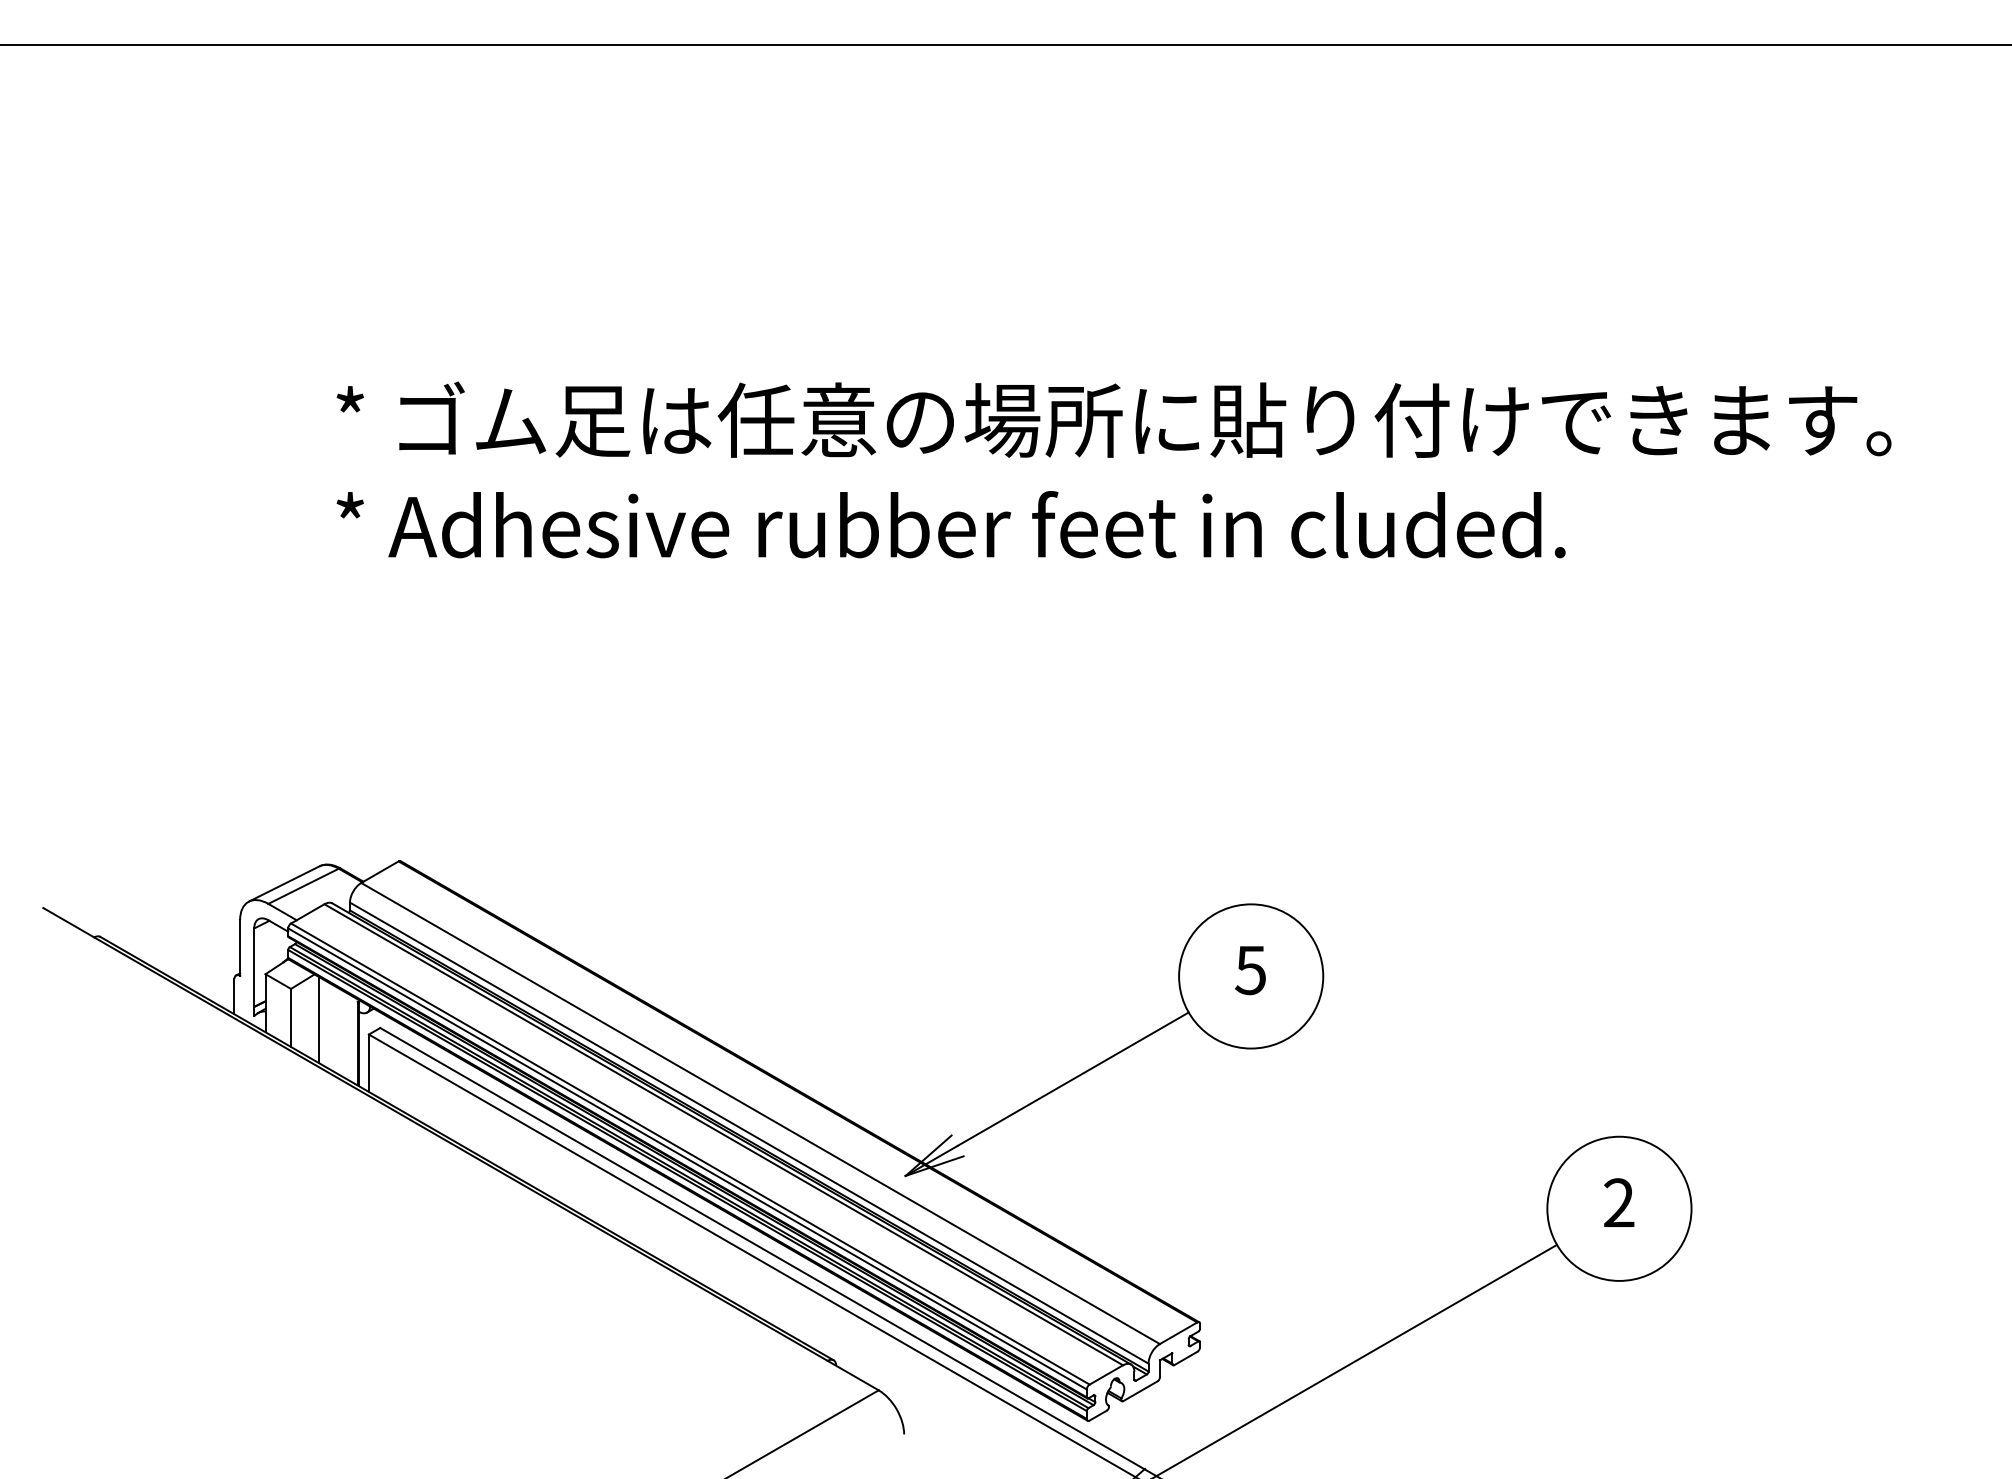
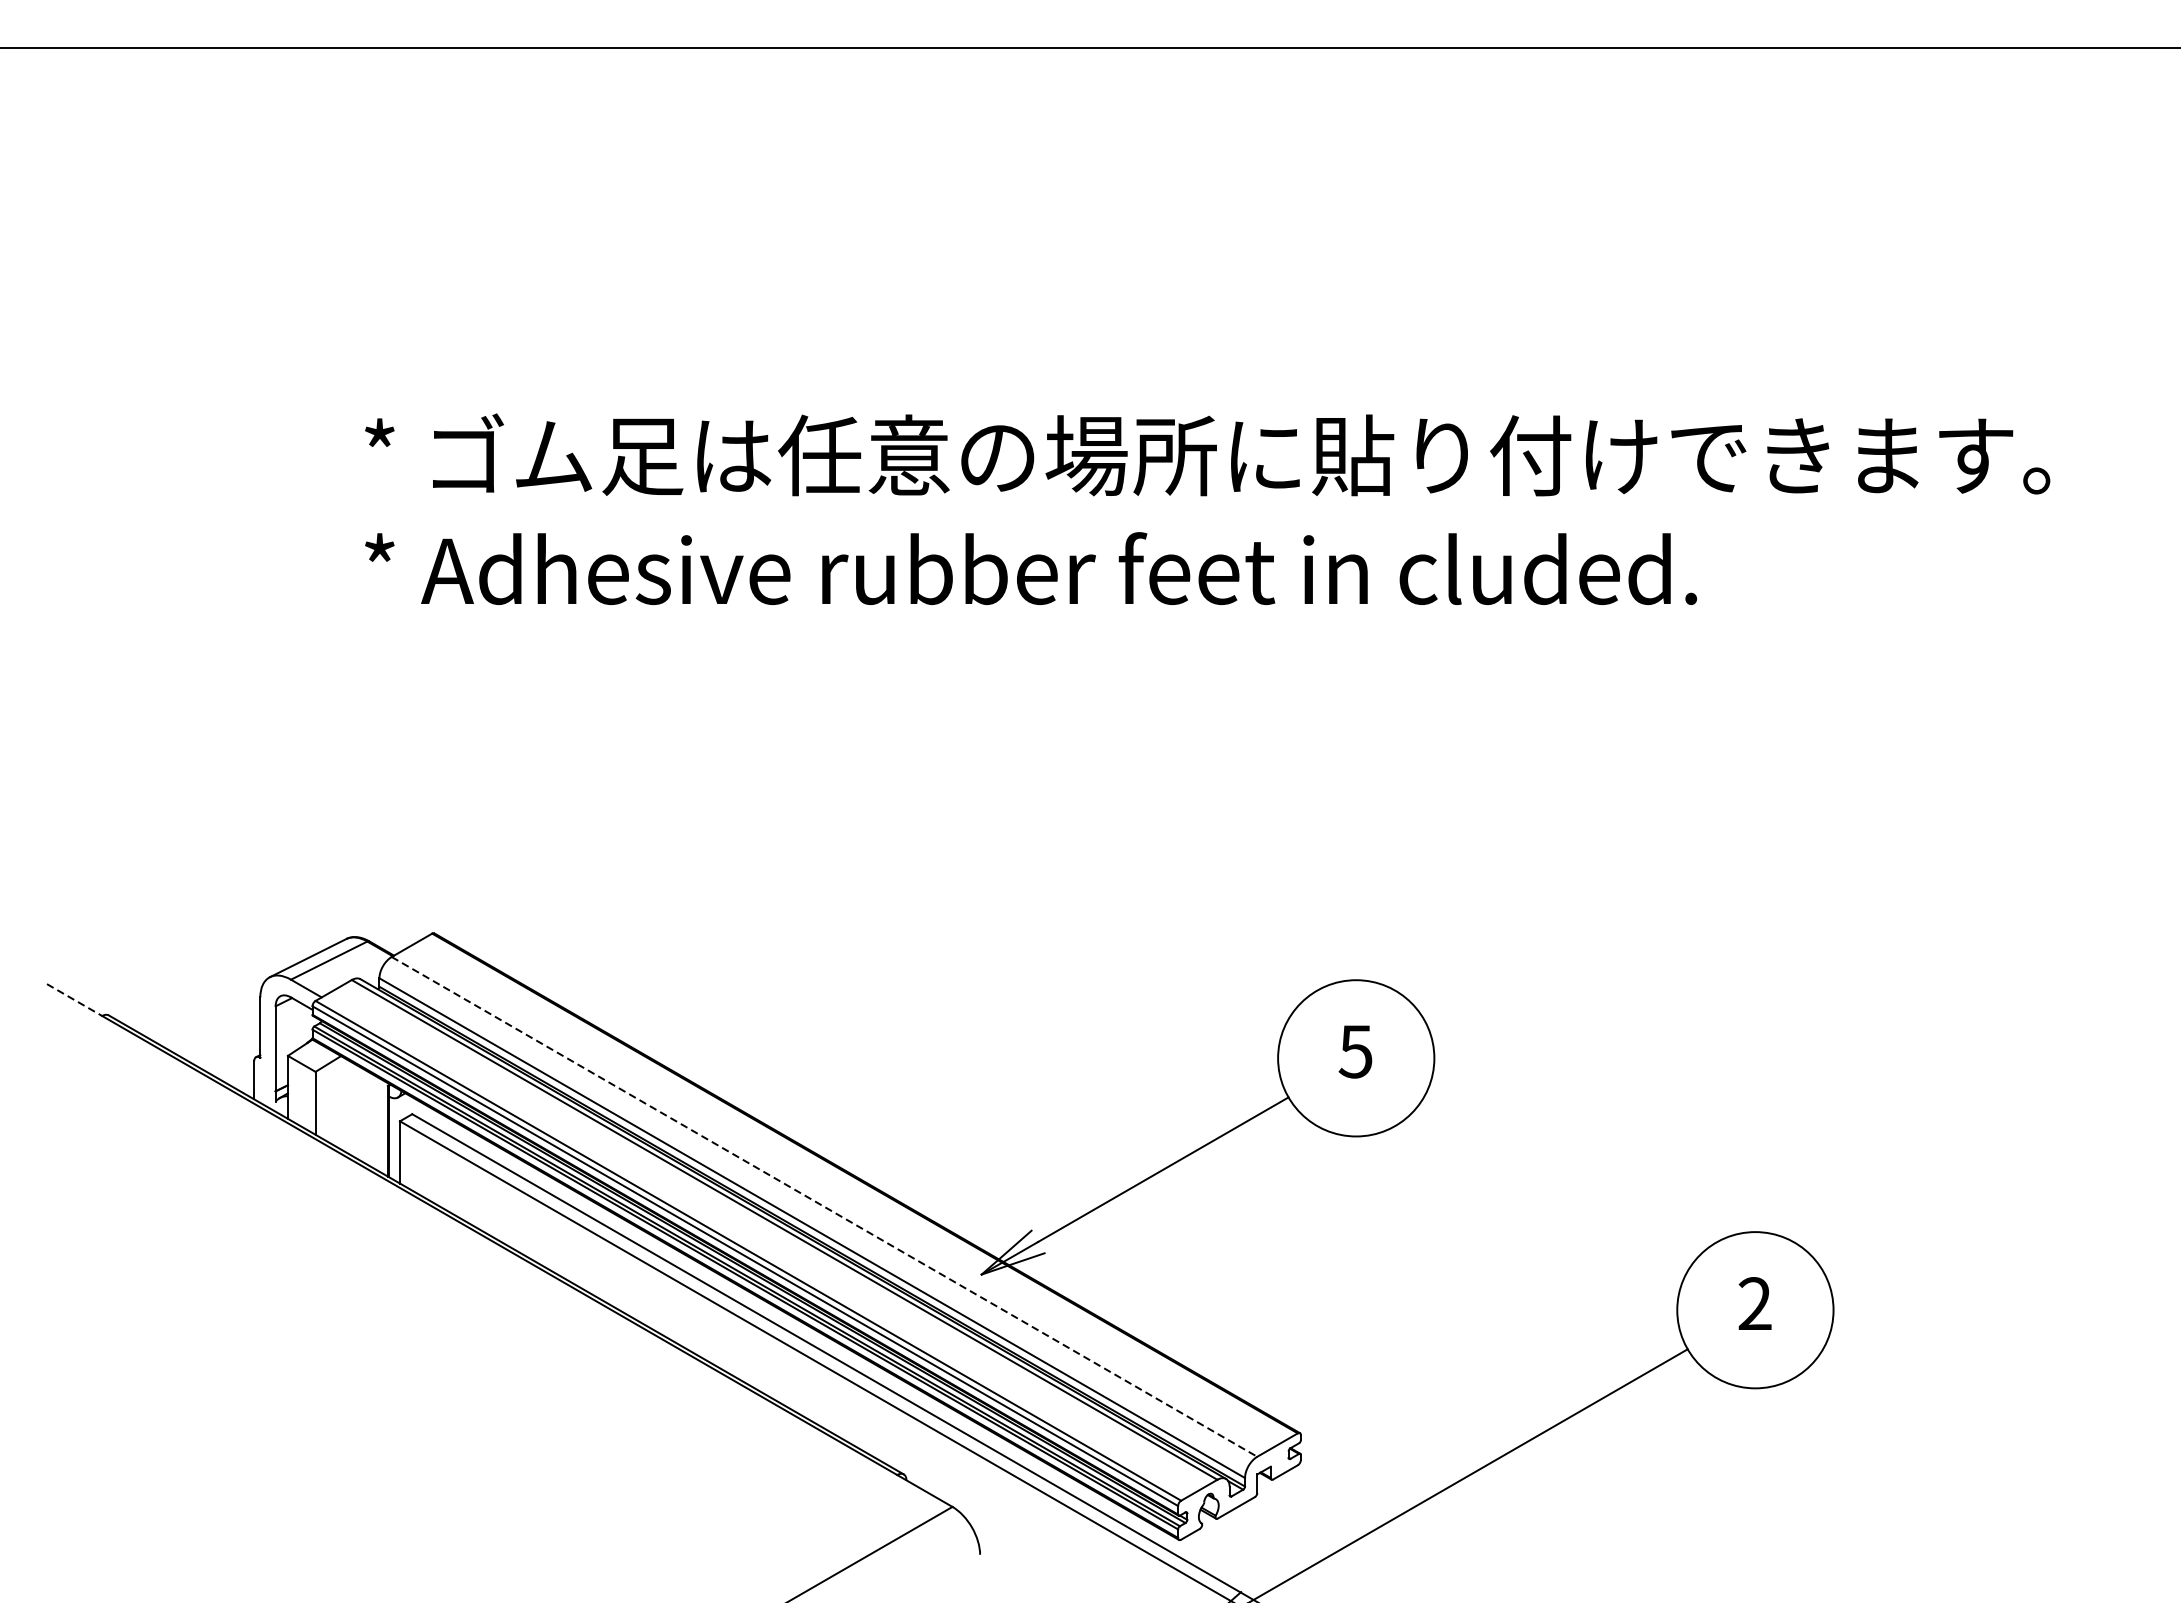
line: (69, 922) -> (75, 999), solid -> dashed
line: (319, 1020) -> (346, 1106), removed
line: (761, 1113) -> (825, 1206), solid -> dashed

